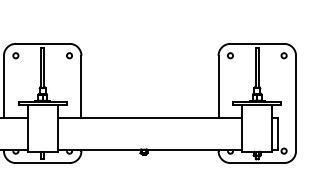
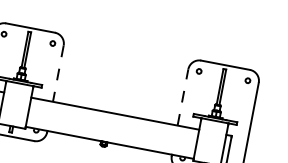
line: (81, 86) -> (58, 73), solid -> dashed
line: (218, 86) -> (182, 97), solid -> dashed

